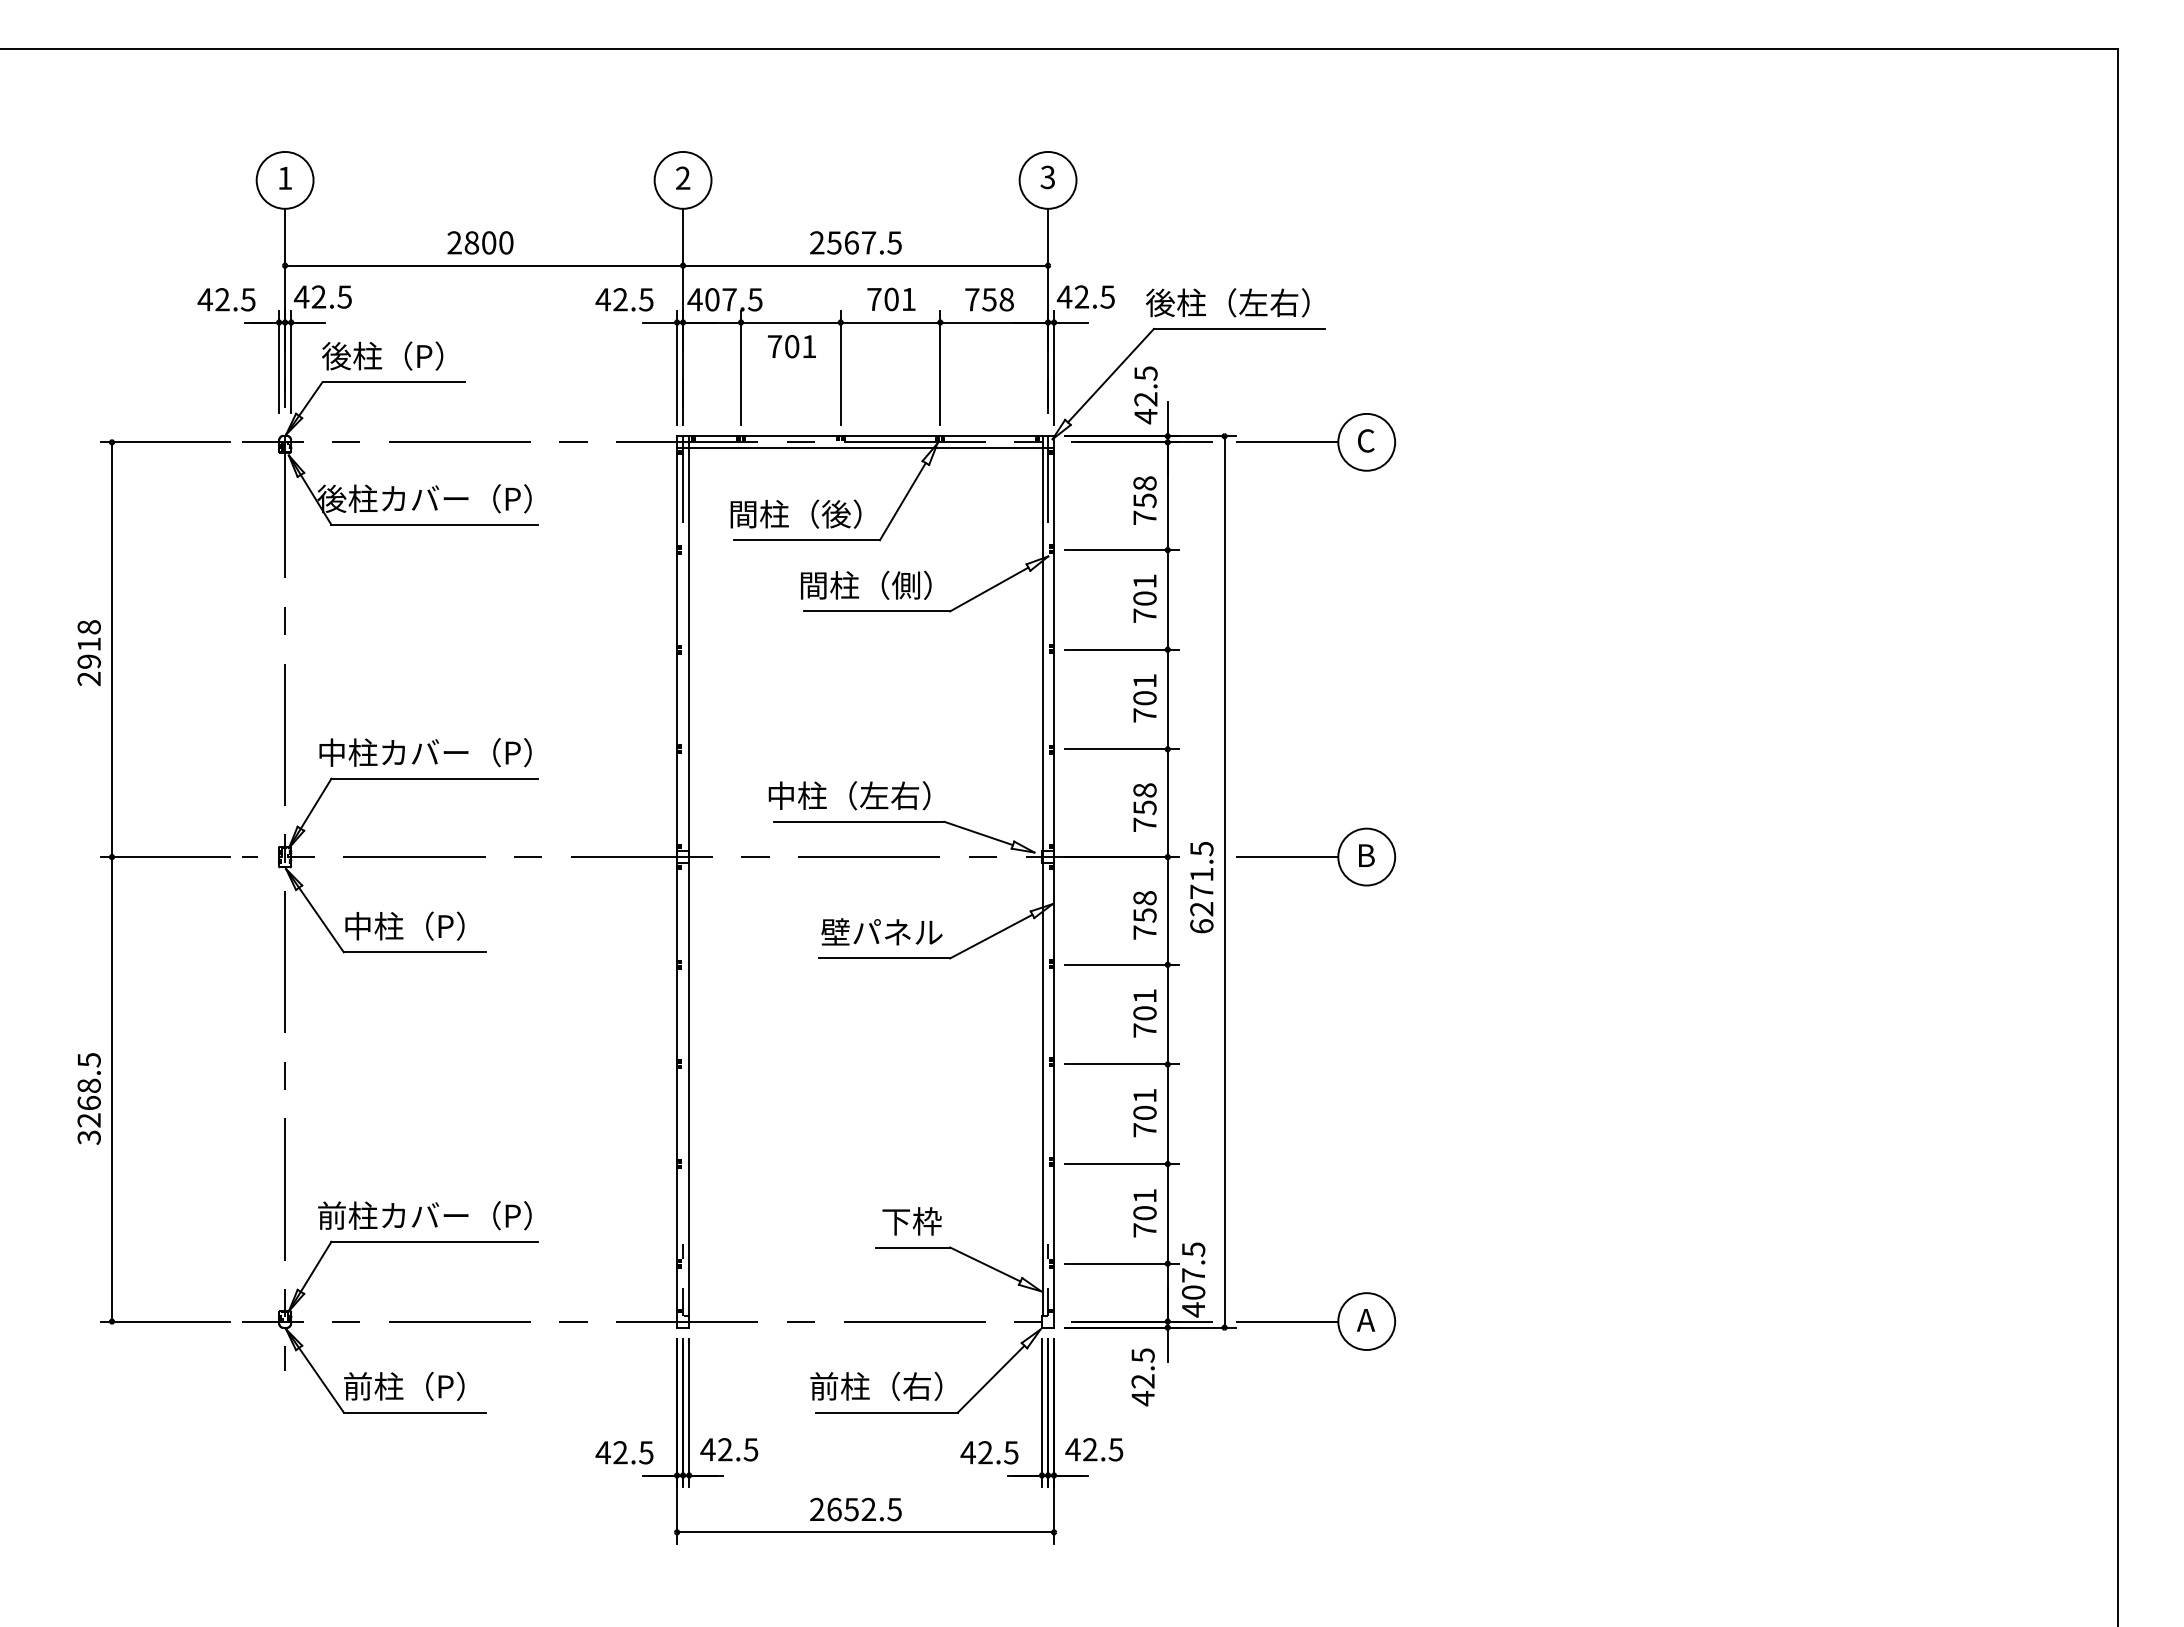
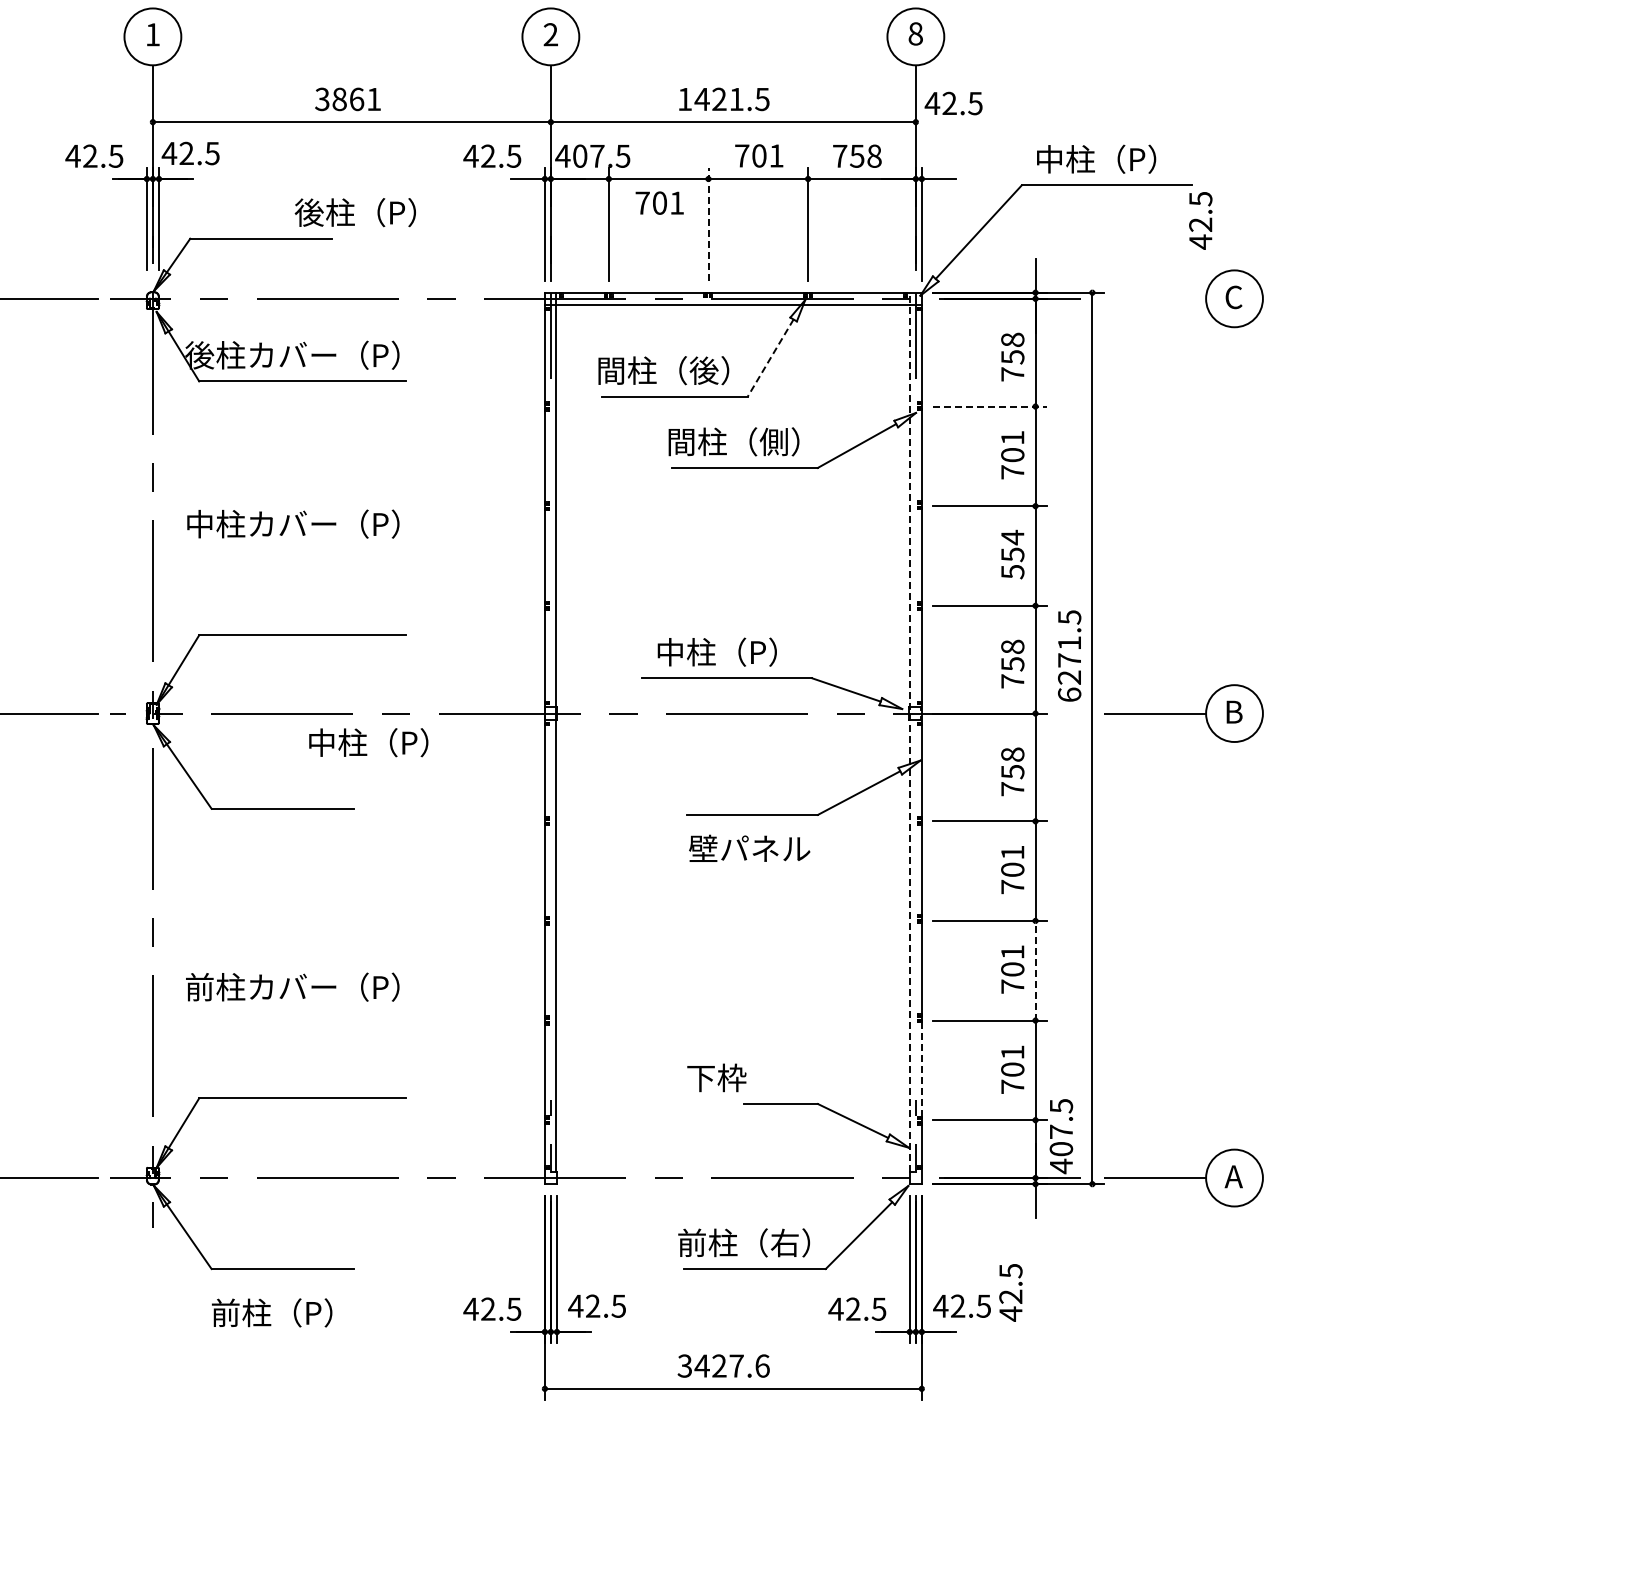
text: (1047, 176) -> (915, 32), 3 -> 8
text: (480, 242) -> (348, 98), 2800 -> 3861
text: (843, 242) -> (711, 98), 2567.5 -> 1421.5
text: (1085, 296) -> (953, 102), moved
text: (1227, 302) -> (1095, 158), 後柱（左右） -> 中柱（P）
text: (382, 355) -> (355, 211), moved
line: (840, 368) -> (708, 224), solid -> dashed
text: (1145, 395) -> (1200, 220), moved
line: (1286, 442) -> (1154, 298), removed
line: (902, 501) -> (770, 357), solid -> dashed
line: (1122, 550) -> (990, 406), solid -> dashed
text: (1144, 697) -> (1012, 553), 701 -> 554
text: (425, 752) -> (293, 523), moved
text: (849, 795) -> (717, 651), 中柱（左右） -> 中柱（P）
line: (1042, 875) -> (910, 731), solid -> dashed
text: (1201, 887) -> (1069, 655), moved
text: (404, 925) -> (368, 741), moved
text: (881, 931) -> (749, 847), moved
line: (1167, 1114) -> (1035, 970), solid -> dashed
line: (1054, 1212) -> (922, 1068), solid -> dashed
text: (424, 1215) -> (292, 986), moved
text: (911, 1221) -> (716, 1077), moved
text: (1142, 1377) -> (1010, 1292), moved
text: (404, 1385) -> (272, 1311), moved
text: (855, 1509) -> (723, 1365), 2652.5 -> 3427.6

